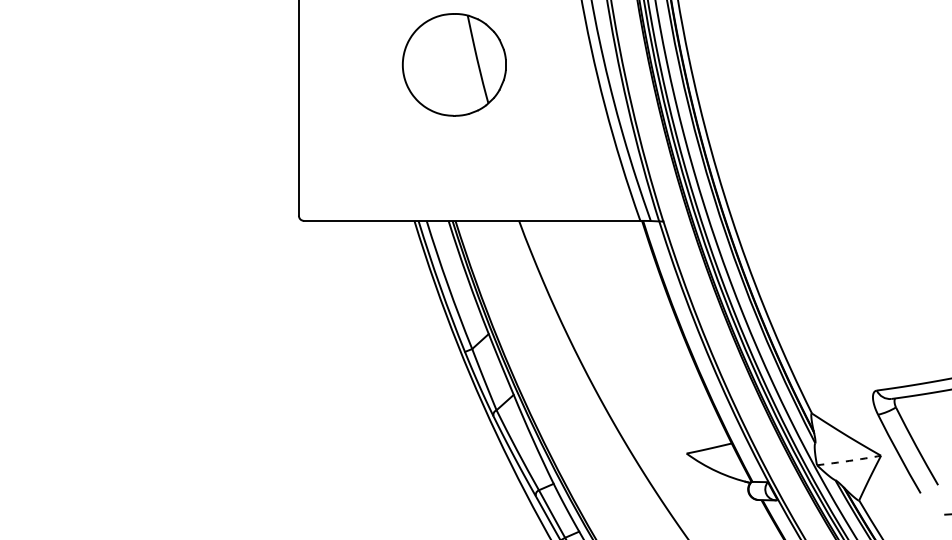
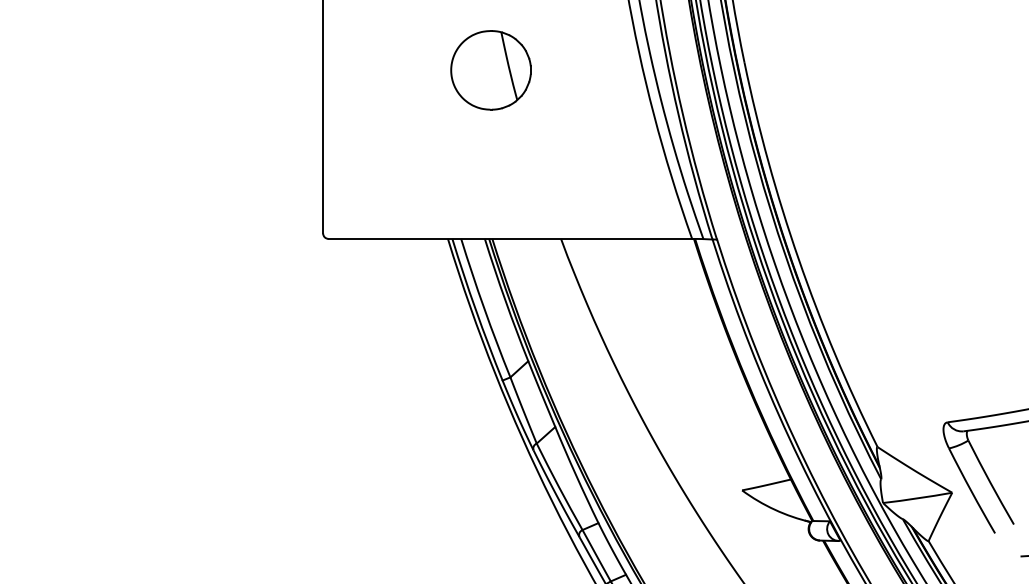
part: (453, 64) -> (490, 69), size x0.71
arc: (849, 460) -> (918, 497), dashed -> solid

